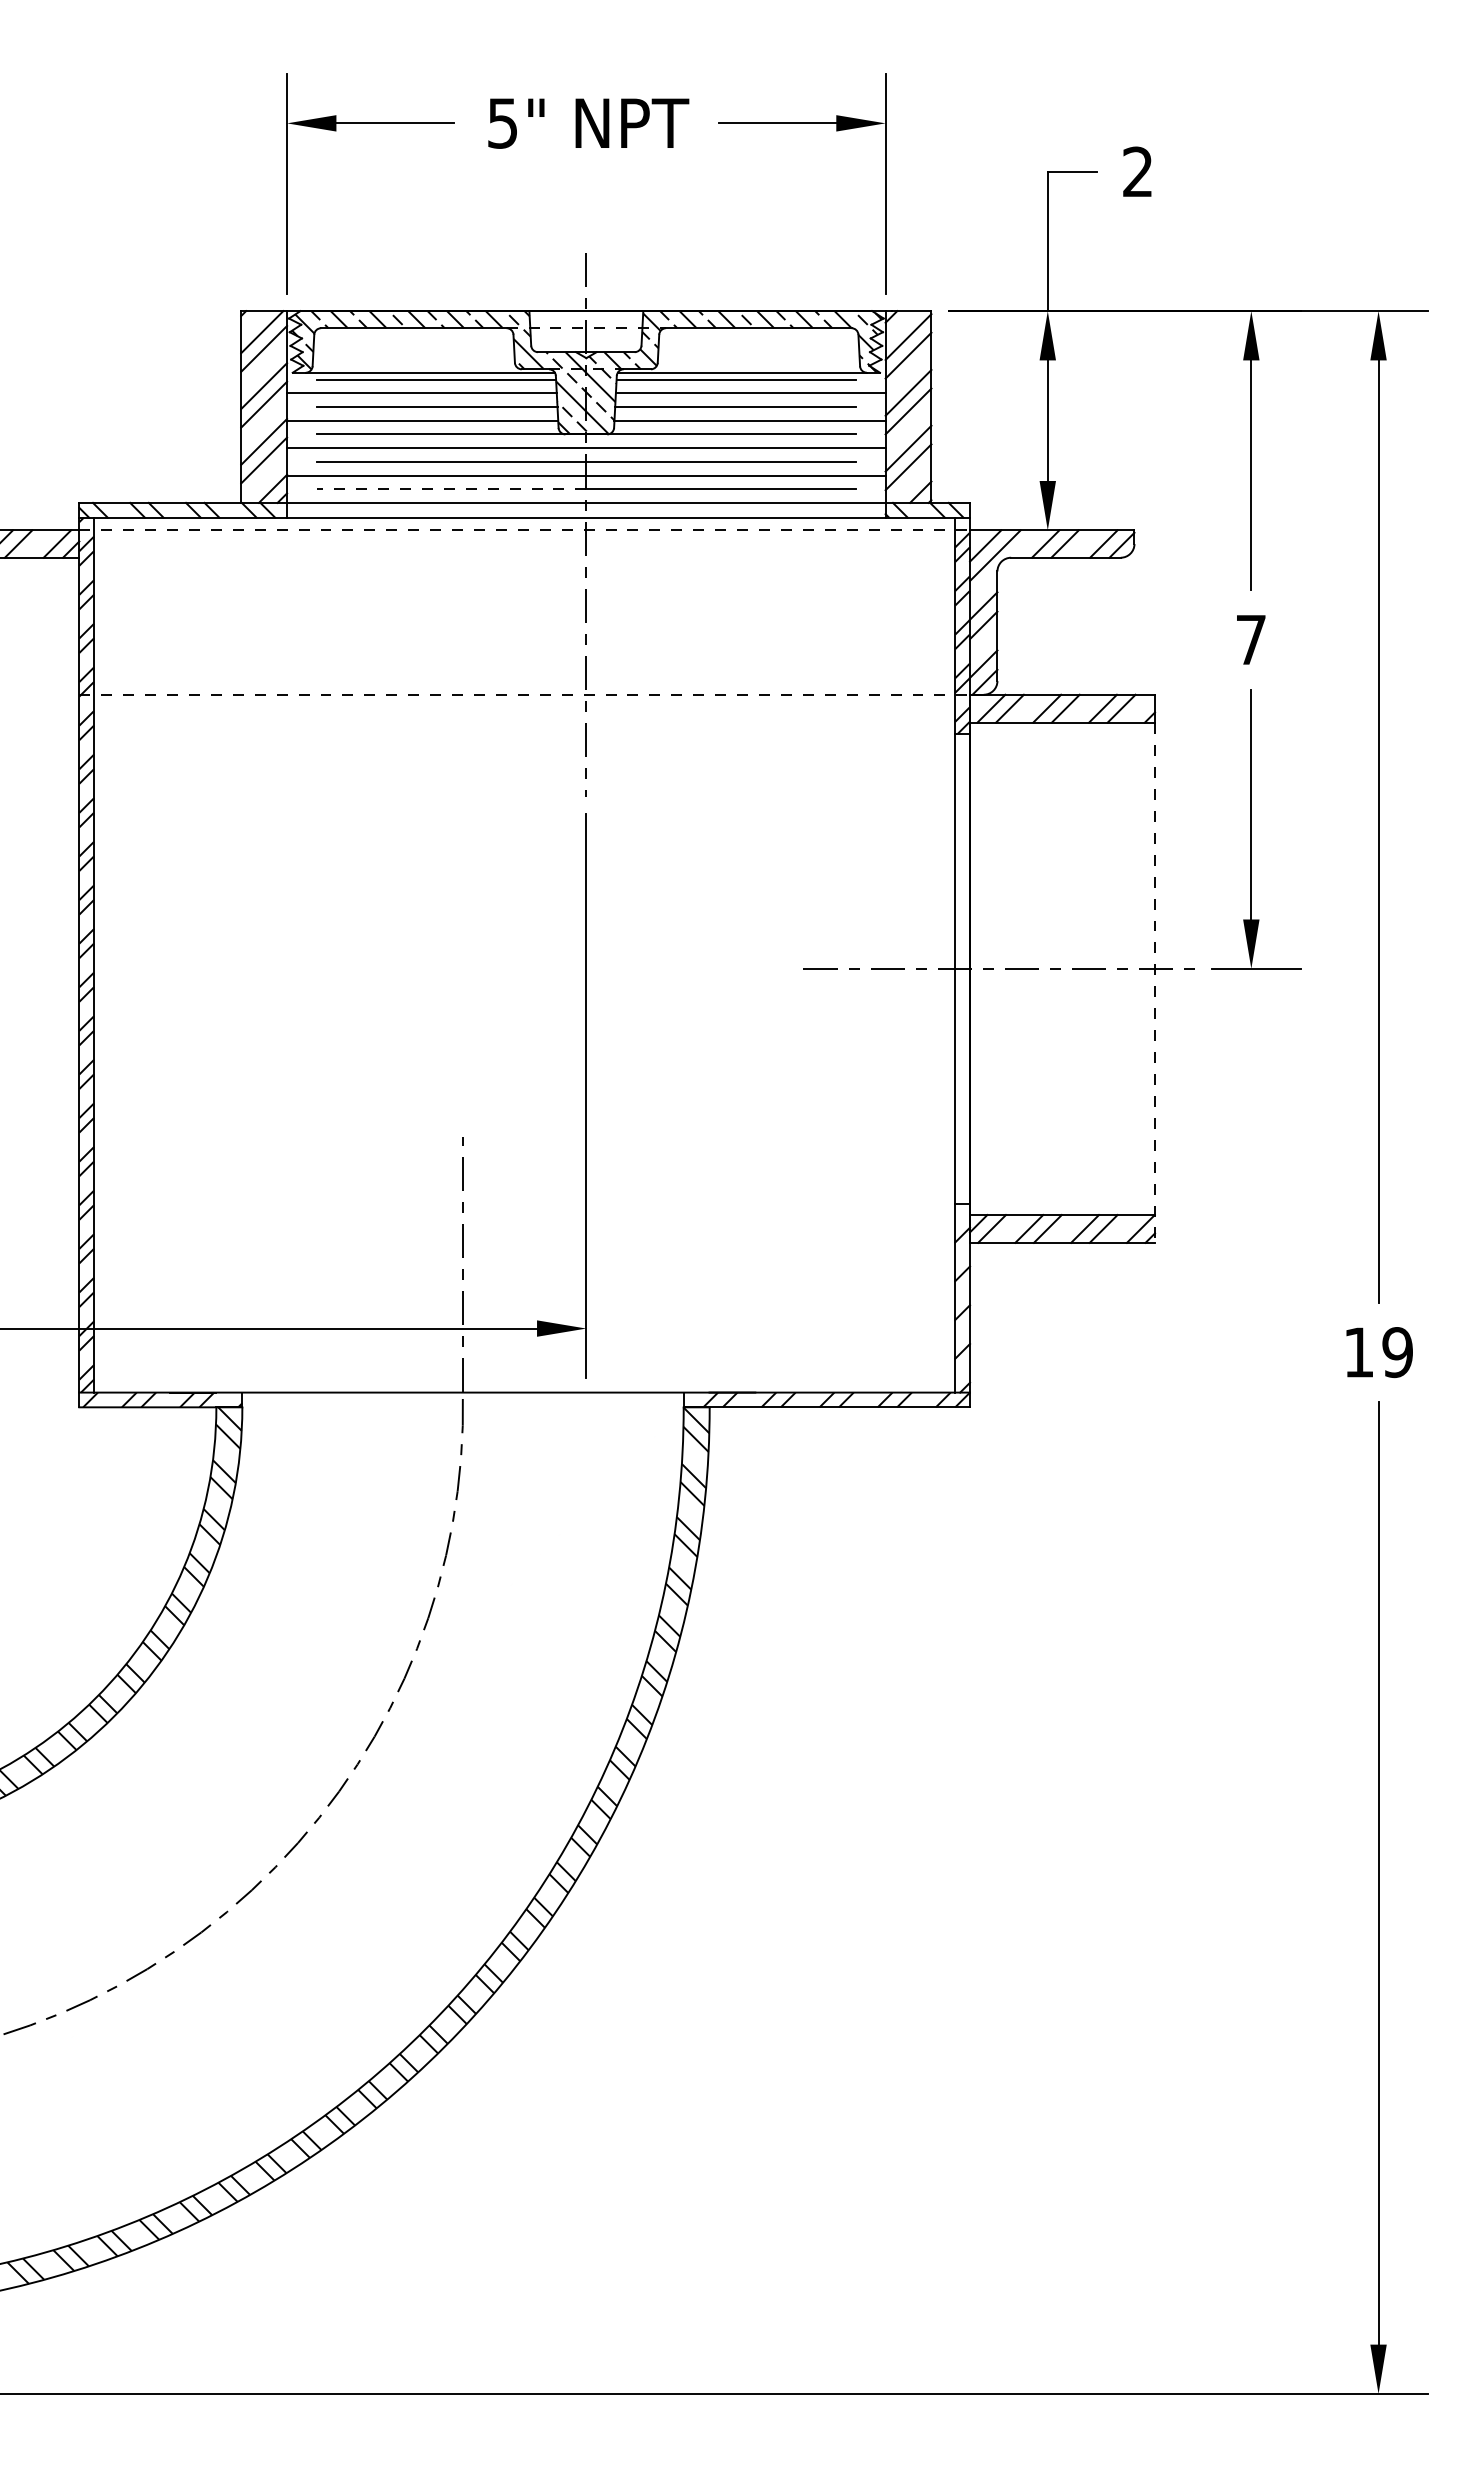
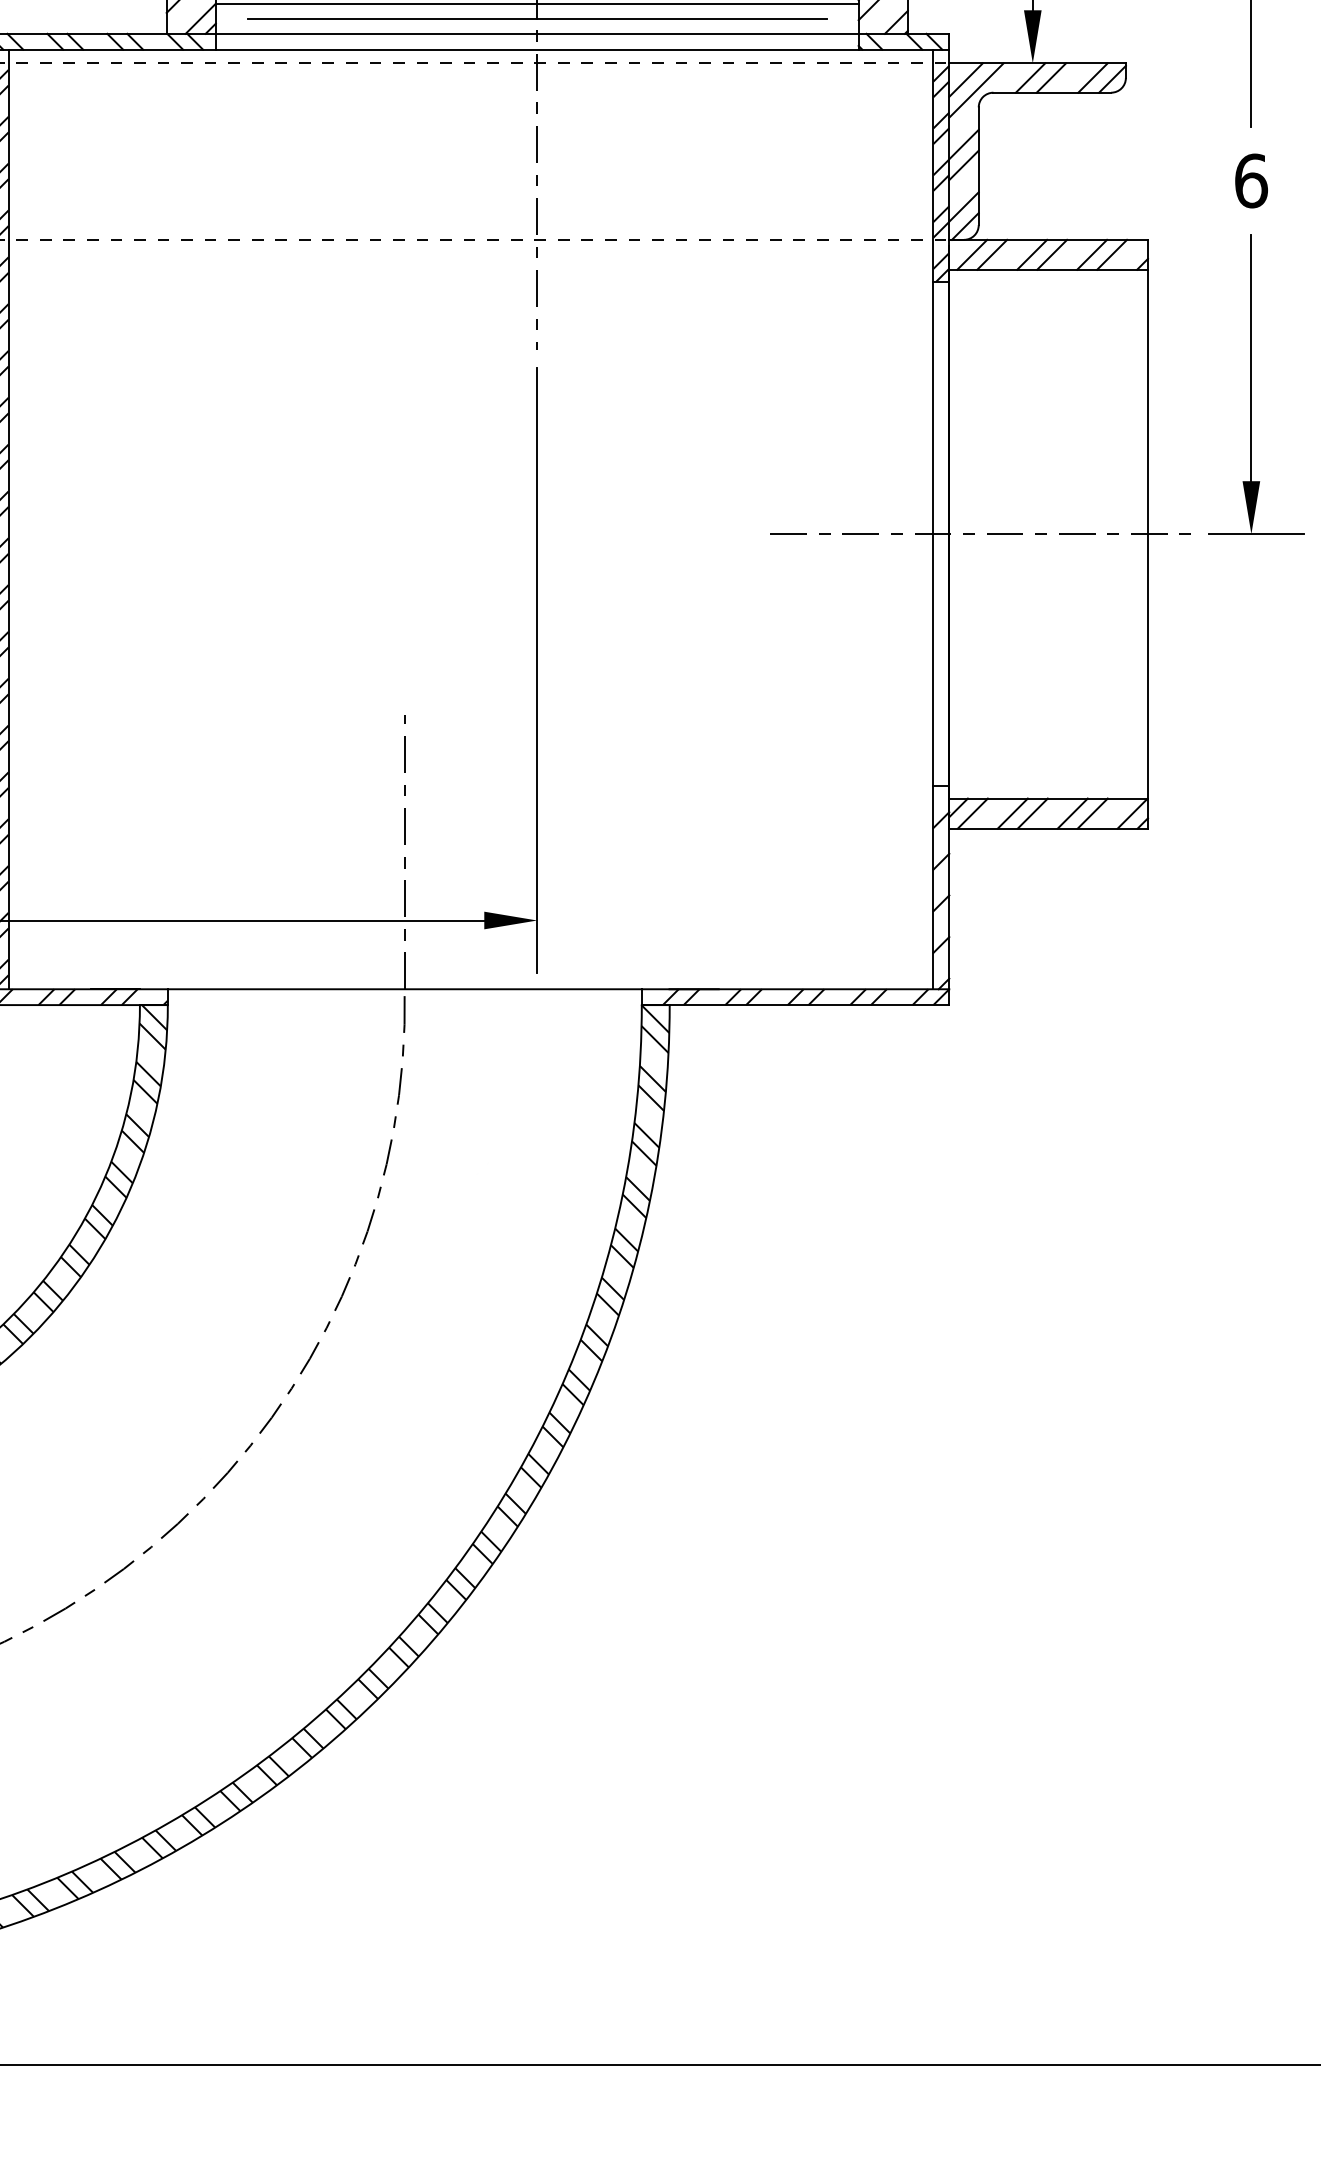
line: (451, 489) -> (392, 19), dashed -> solid
text: (1251, 639) -> (1251, 180), 7 -> 6
line: (1155, 983) -> (1148, 549), dashed -> solid

